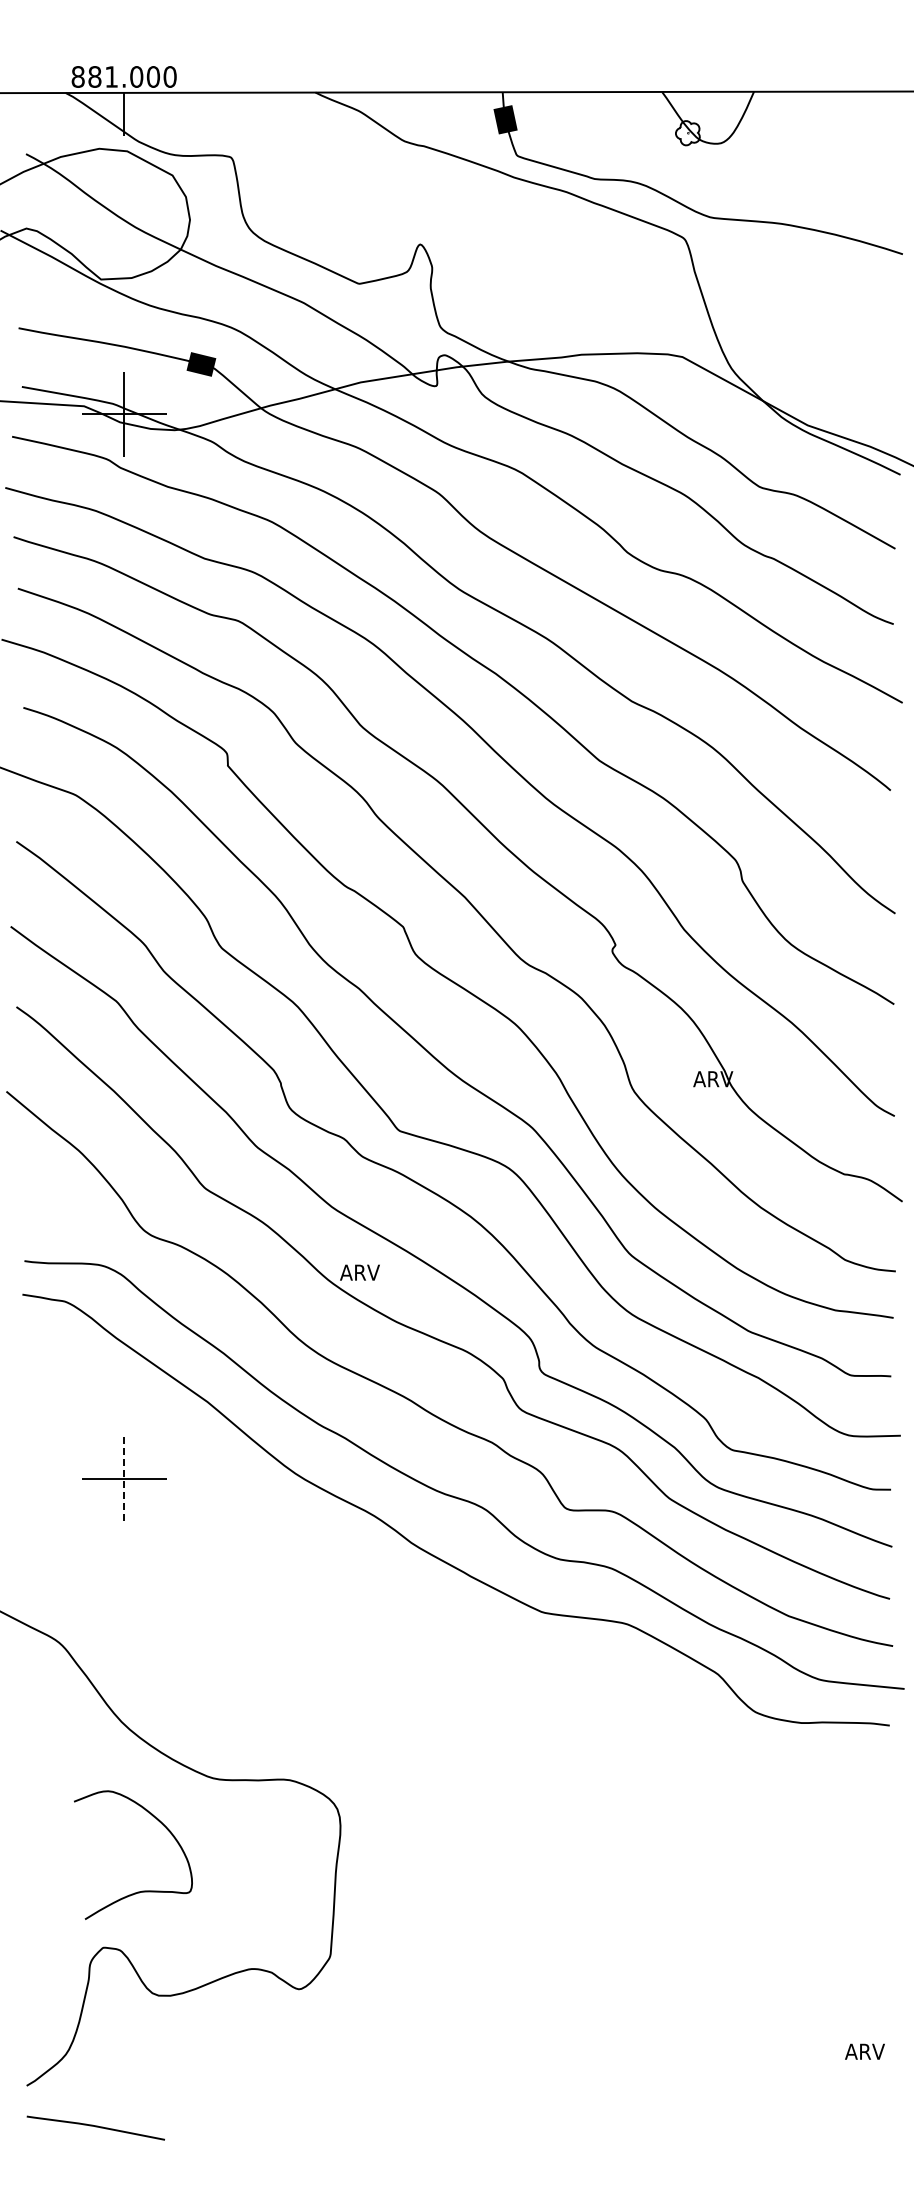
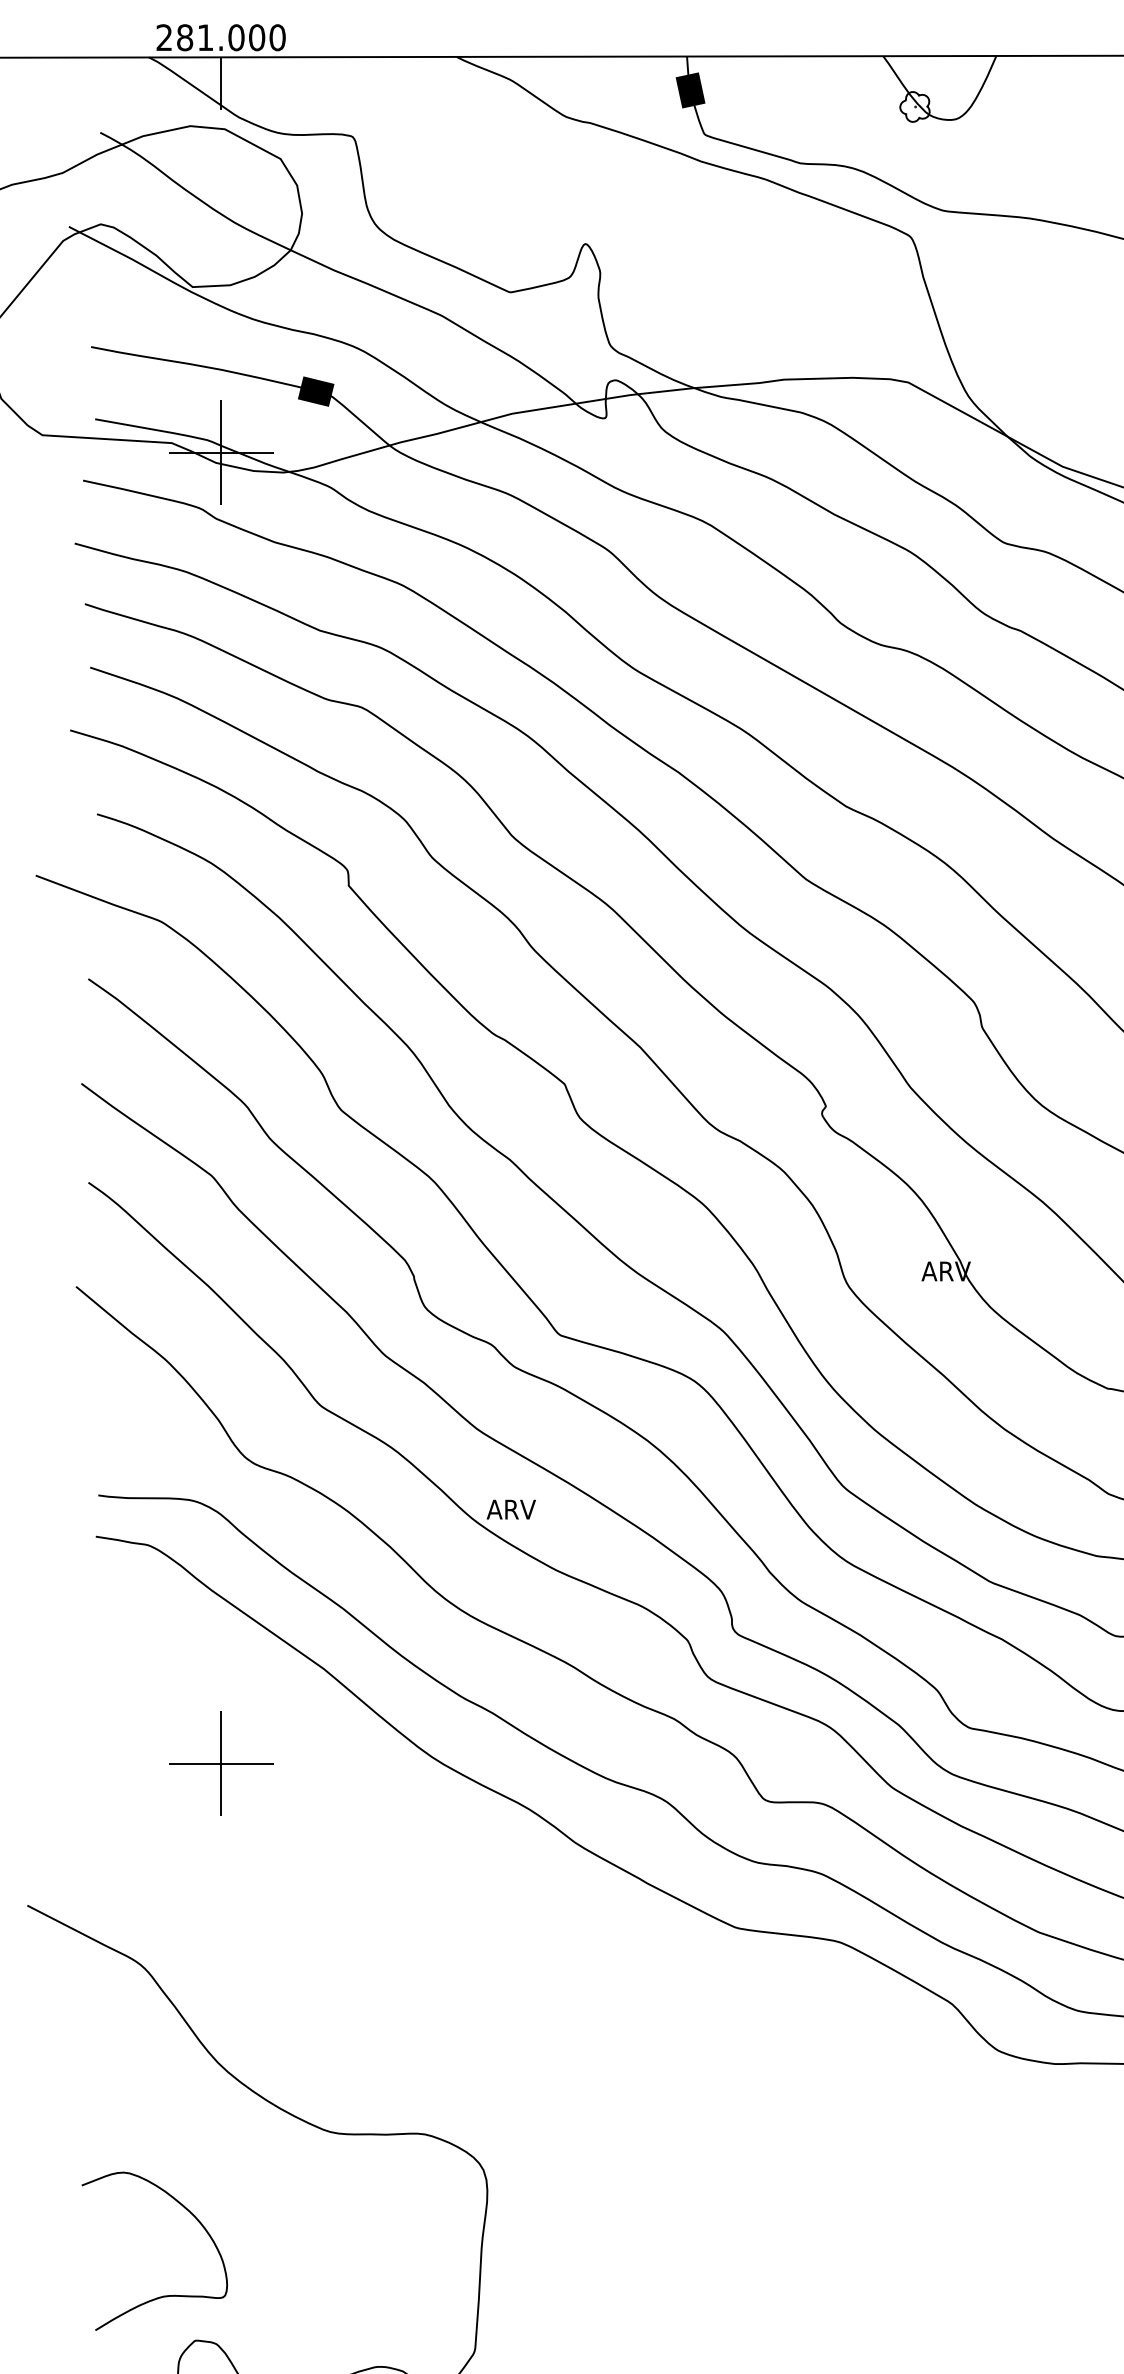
text: (77, 76) -> (163, 37), 881.000 -> 281.000
line: (124, 1479) -> (221, 1764), dashed -> solid
curve: (142, 1890) -> (166, 2294), moved

